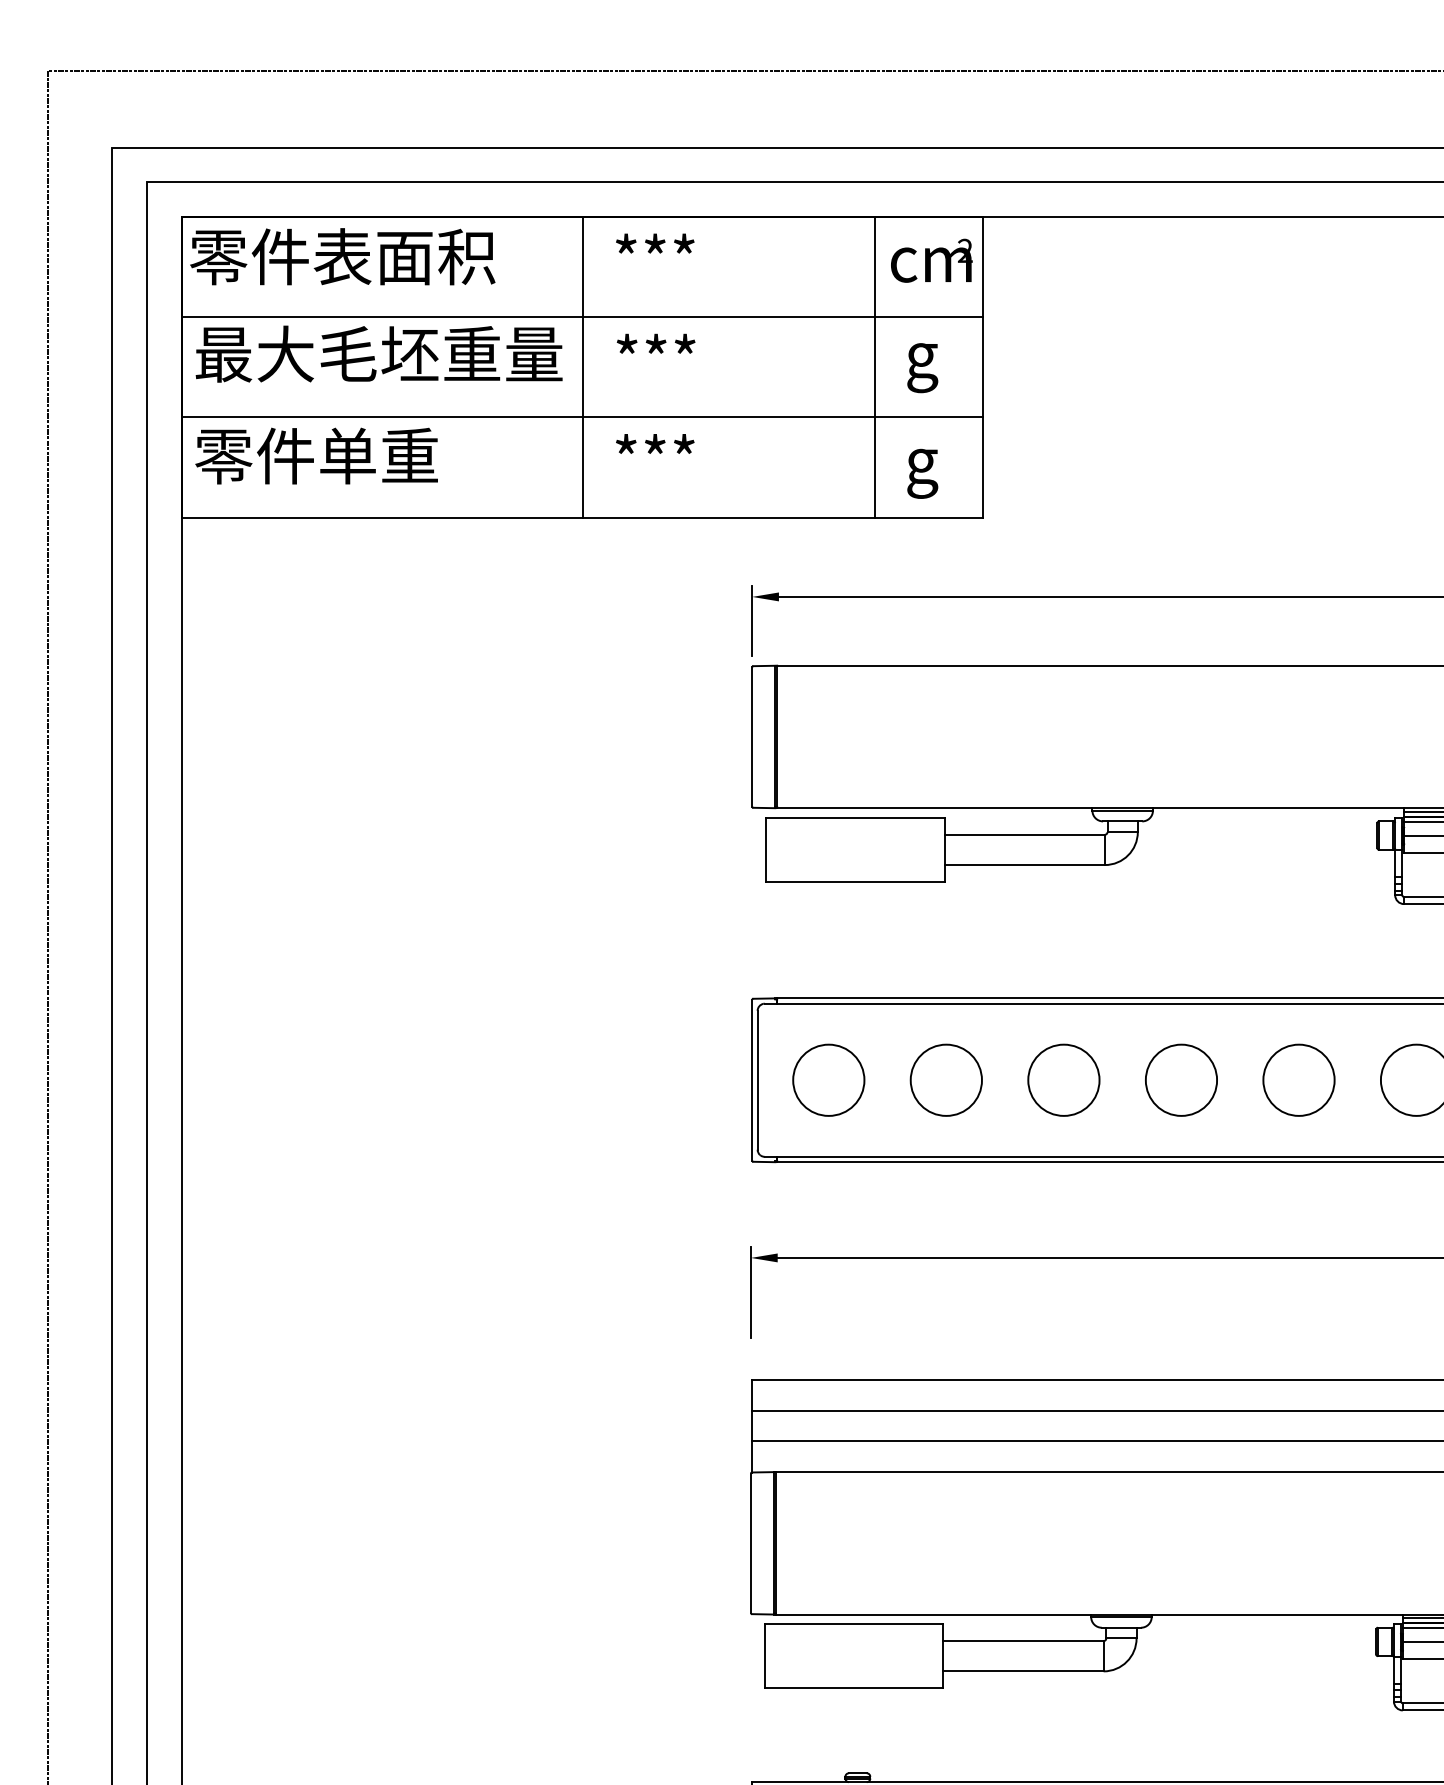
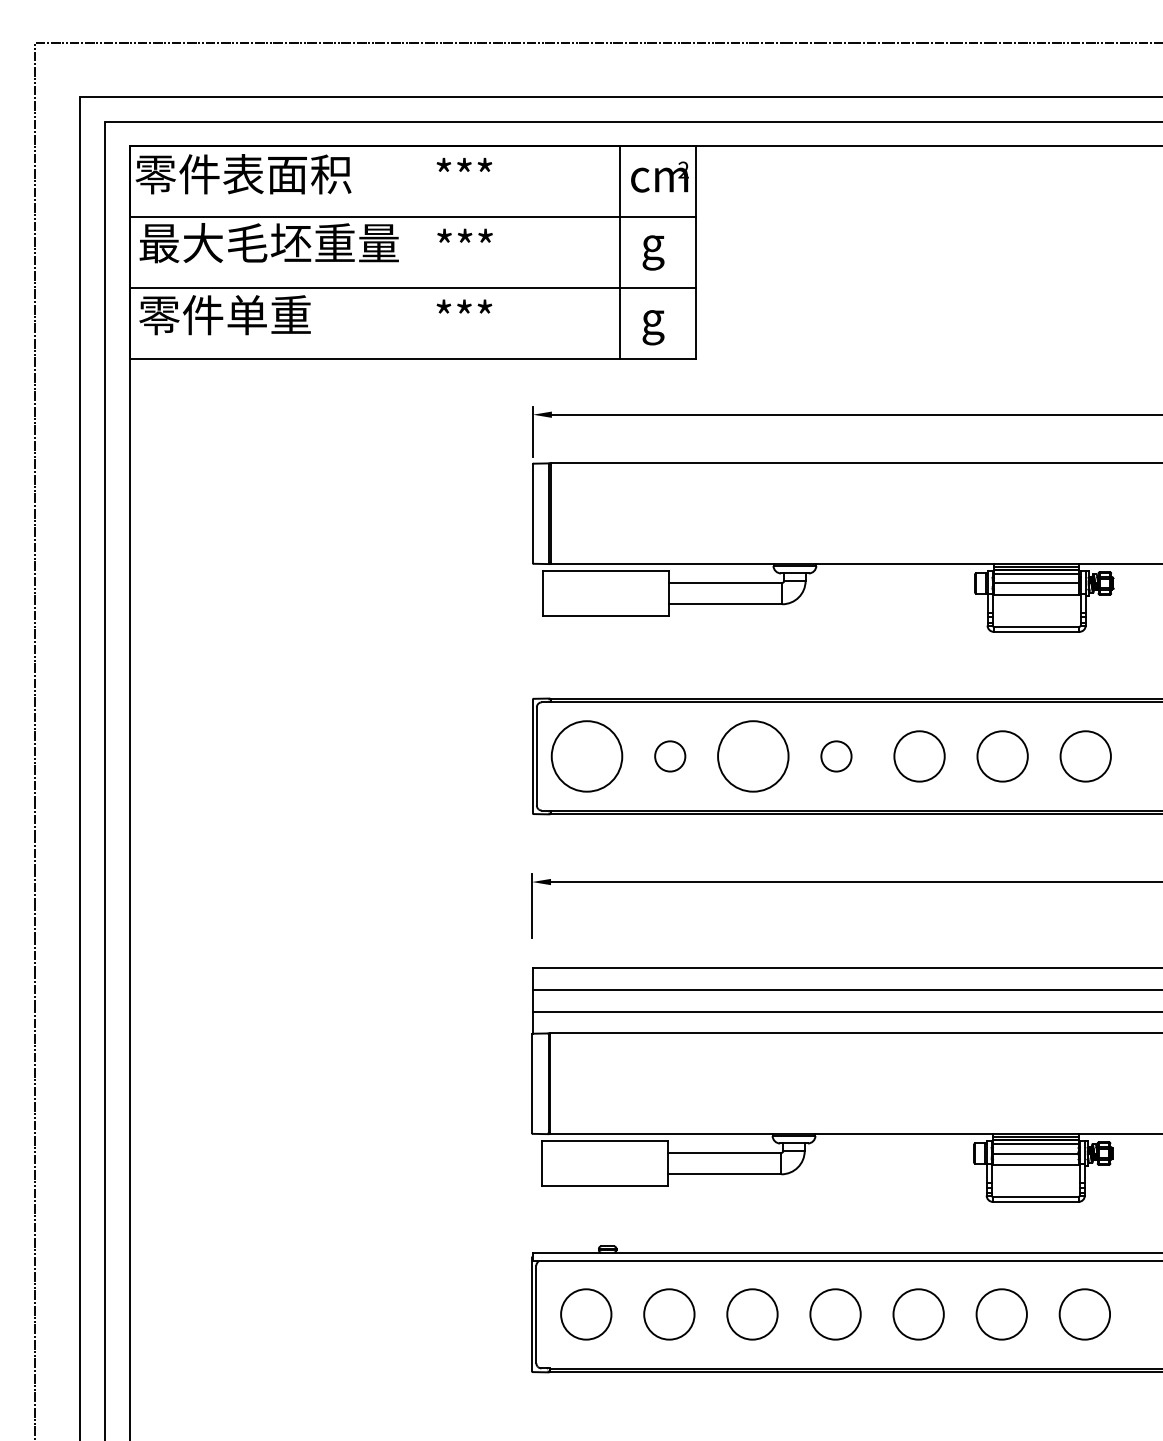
line: (583, 367) -> (413, 252), removed
circle: (829, 1080) -> (587, 756), size x1.4
circle: (946, 1080) -> (670, 756), size x0.6
circle: (1064, 1080) -> (753, 756), size x1.4
circle: (1181, 1080) -> (836, 756), size x0.6

